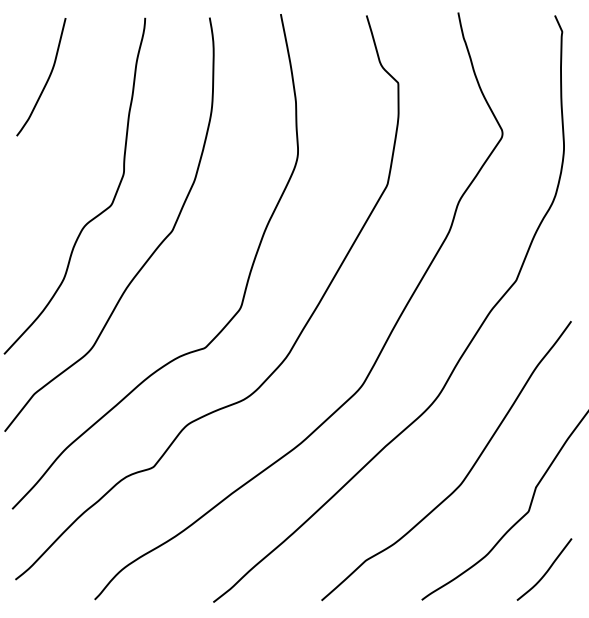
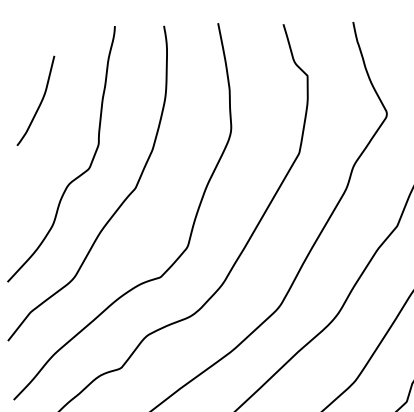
curve: (46, 80) -> (39, 103), moved

